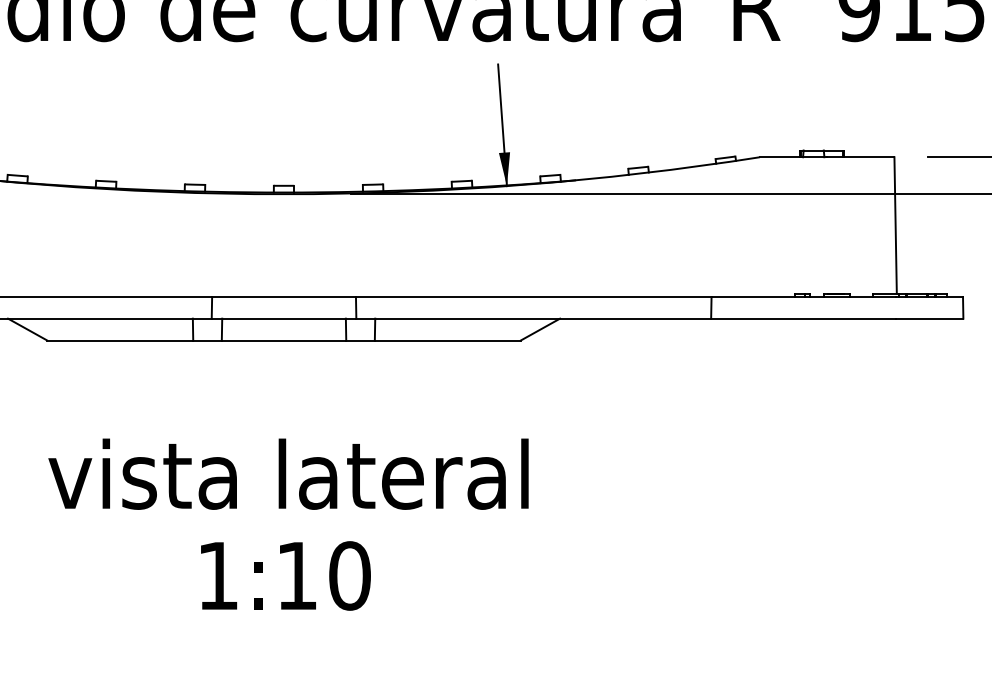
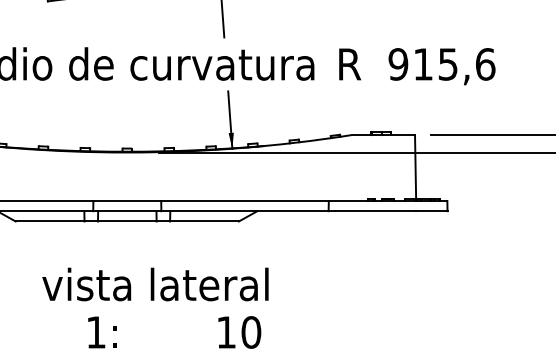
text: (288, 474) -> (155, 284), moved
text: (324, 576) -> (239, 332), moved

